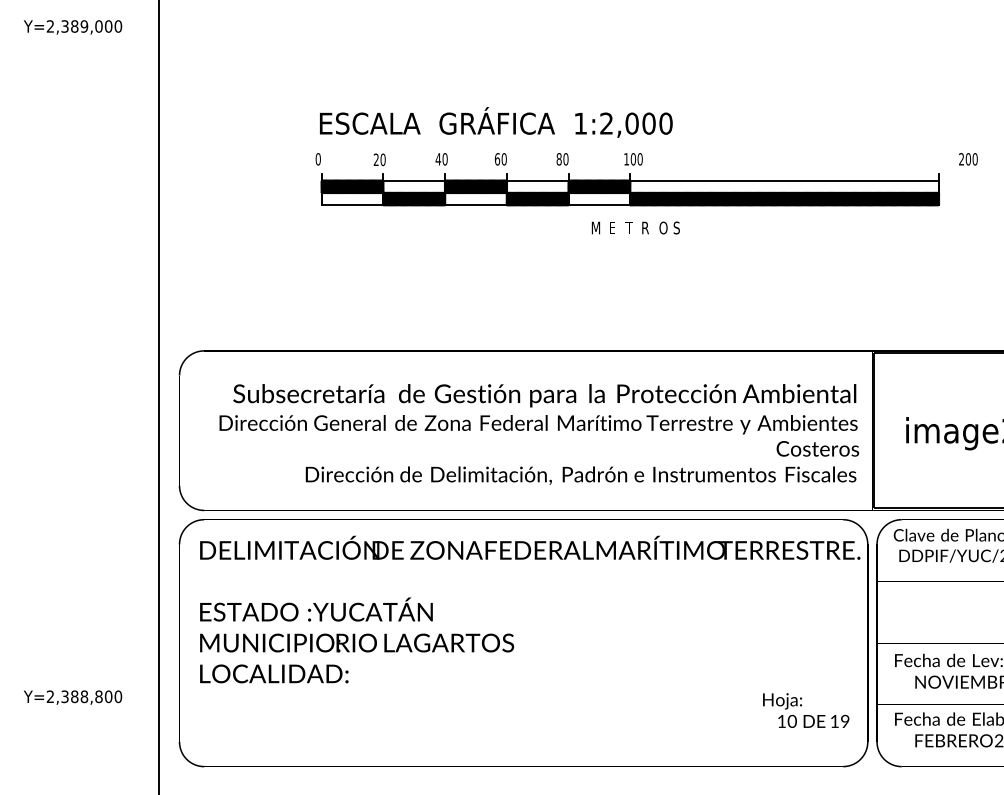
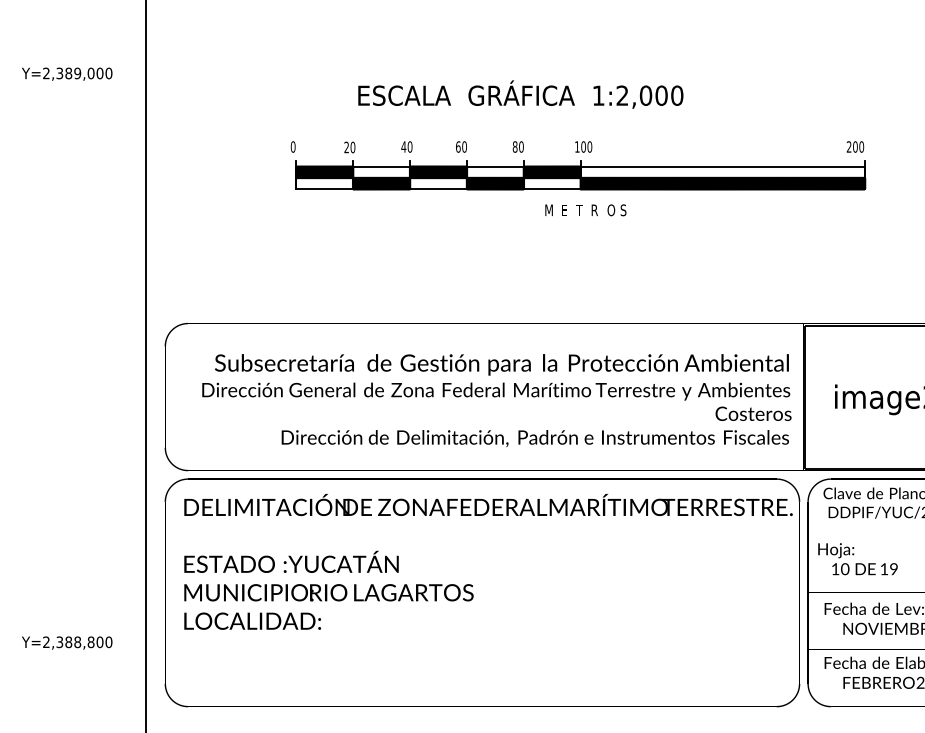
text: (73, 27) -> (67, 74), moved
text: (496, 122) -> (521, 94), moved
text: (968, 159) -> (855, 147), moved
text: (806, 710) -> (858, 559), moved

